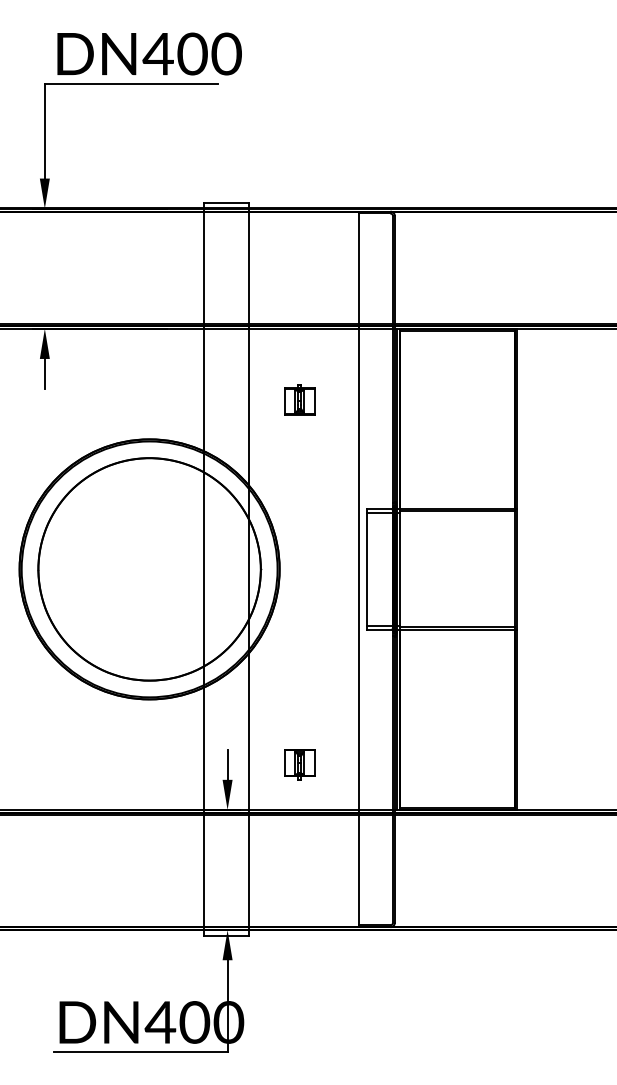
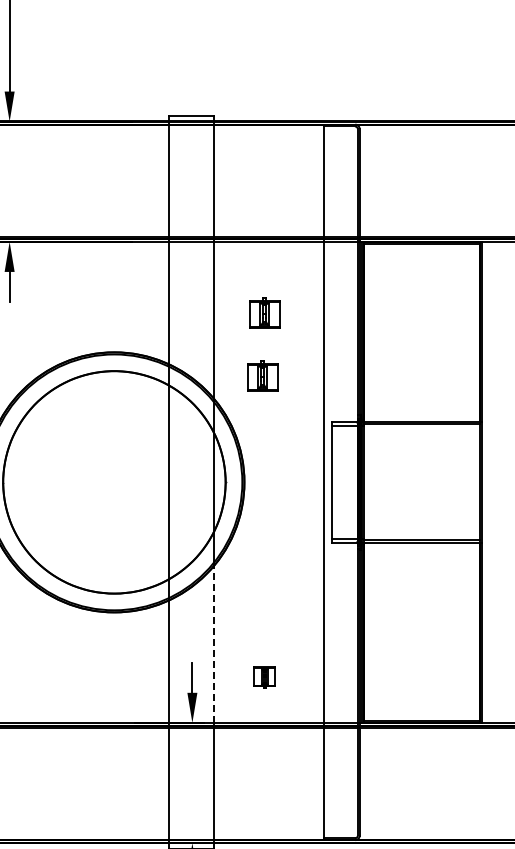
part: (297, 462) -> (262, 375), added
line: (249, 731) -> (214, 644), solid -> dashed
part: (299, 764) -> (264, 677), size x0.7

